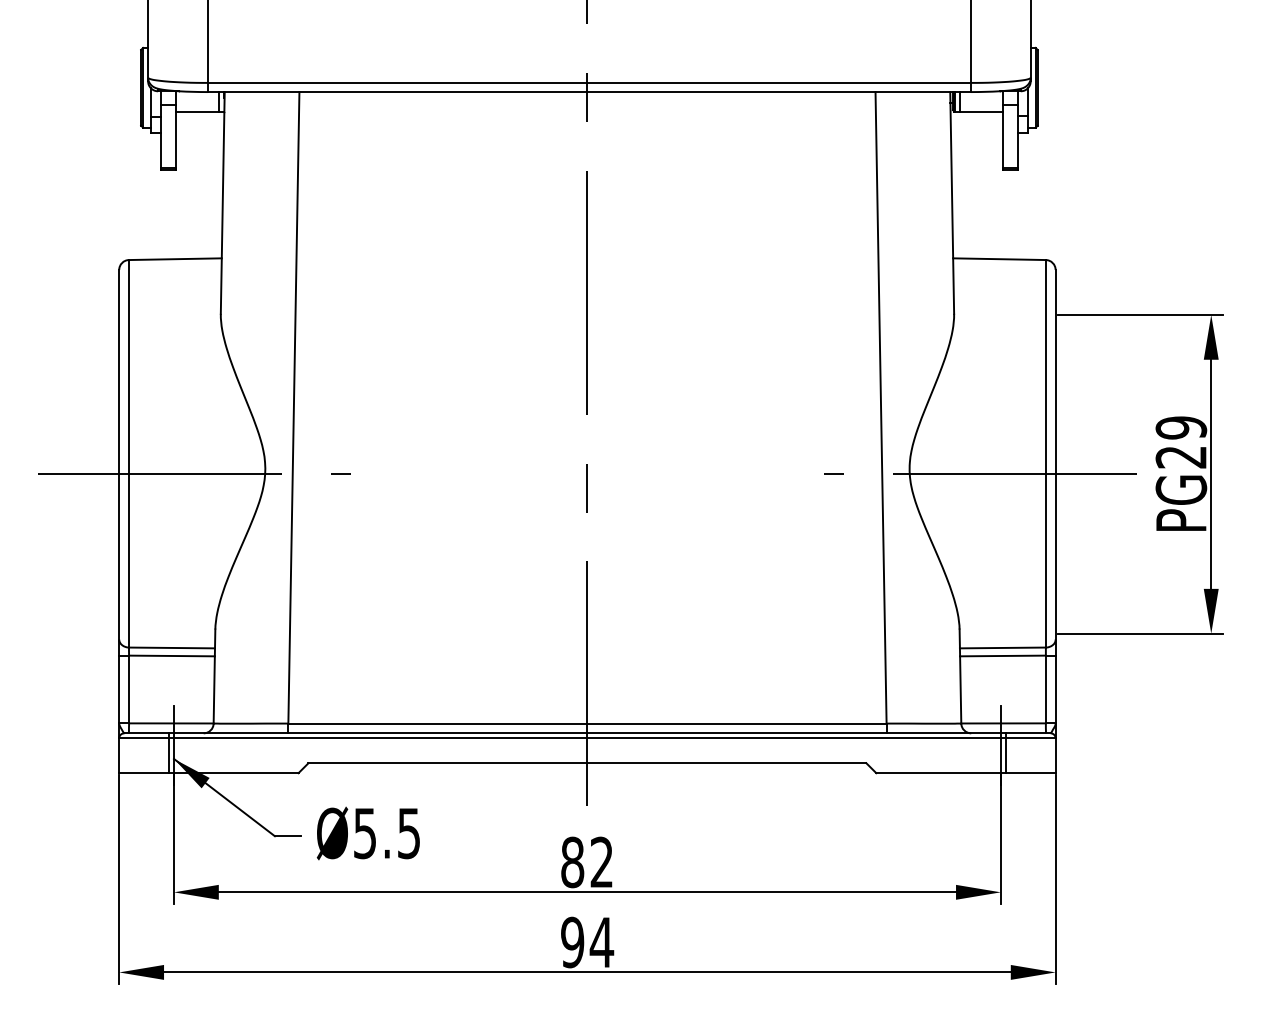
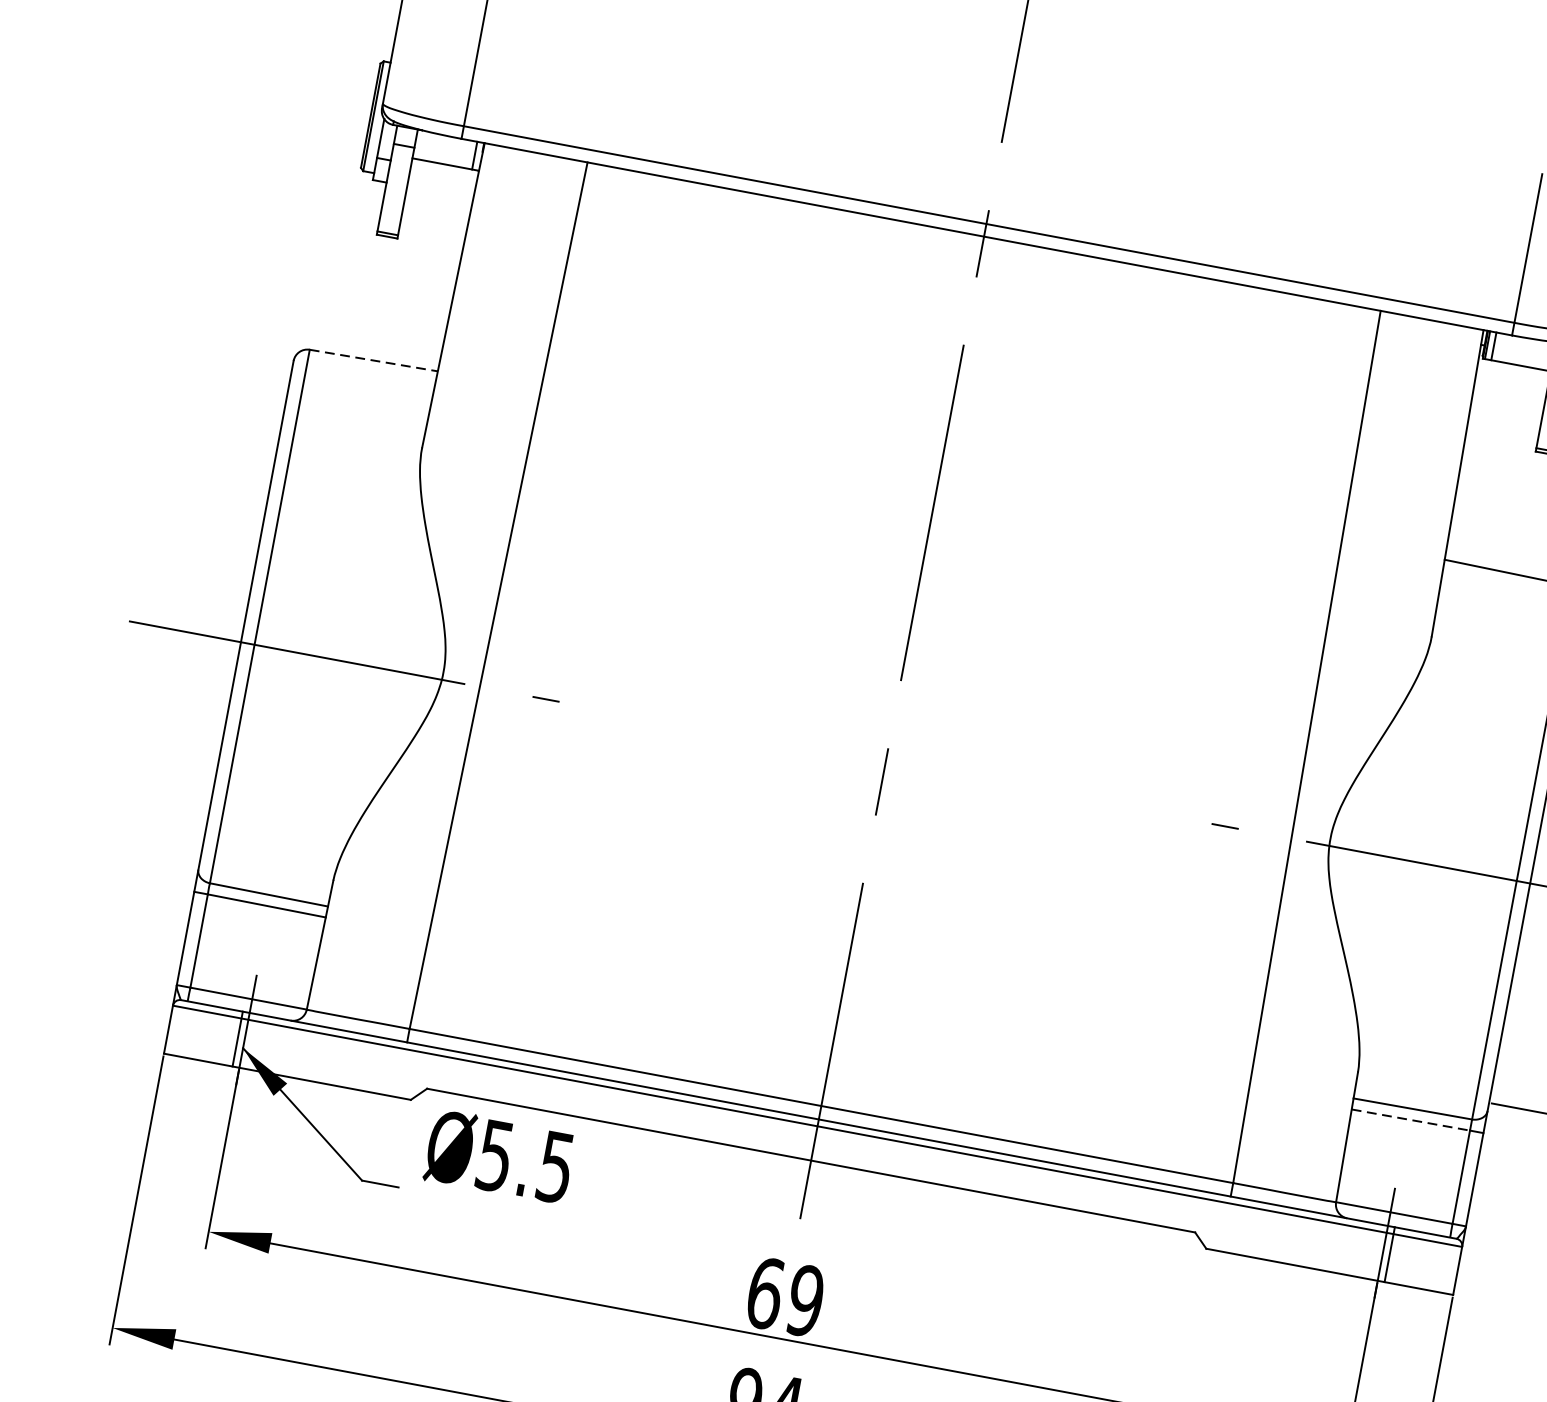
line: (175, 259) -> (373, 360), solid -> dashed
line: (1002, 655) -> (1410, 1119), solid -> dashed
text: (367, 833) -> (498, 1156), moved
text: (587, 862) -> (785, 1297), 82 -> 69

